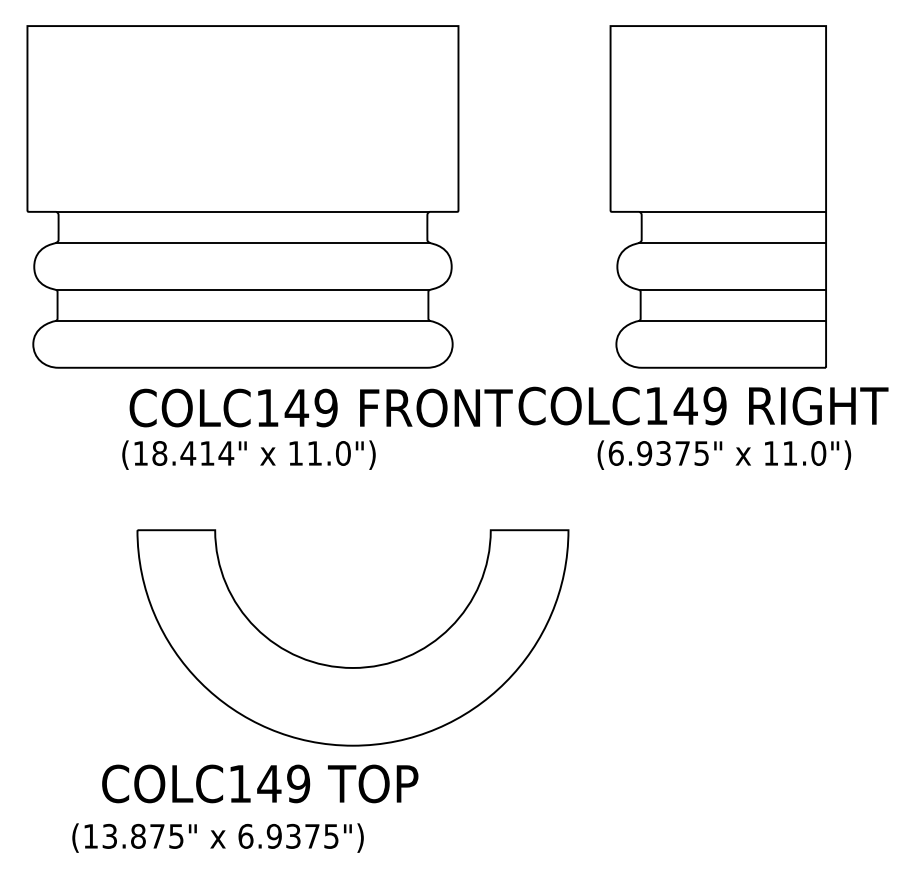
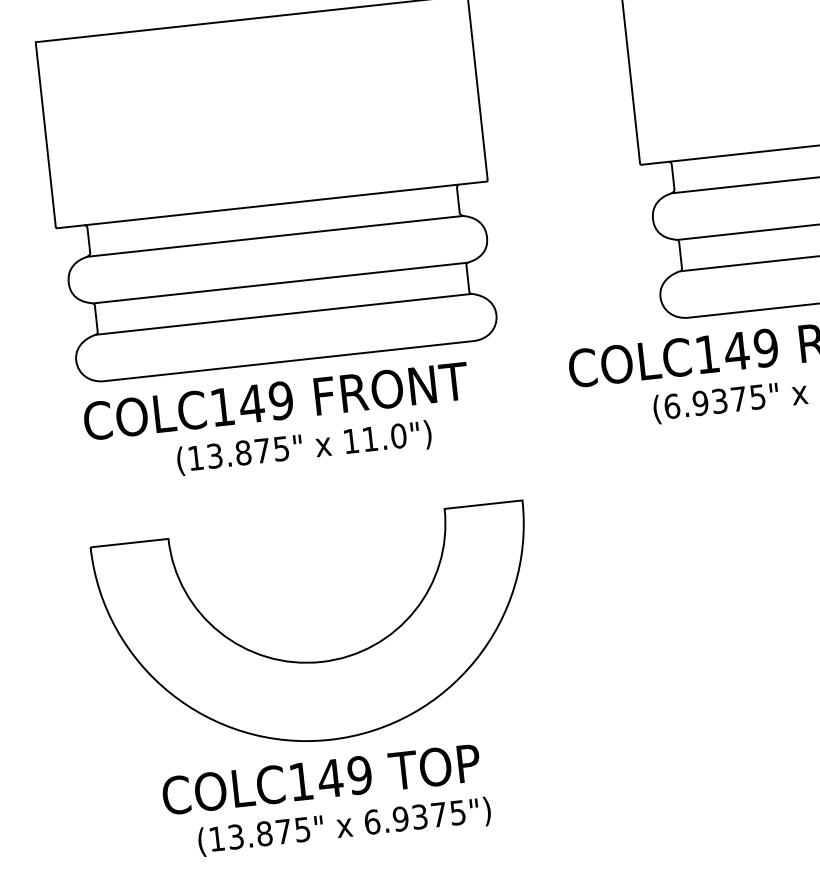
text: (320, 407) -> (275, 400), moved
text: (193, 453) -> (248, 452), (18.414" -> (13.875"
part: (345, 666) -> (313, 661), moved
text: (260, 783) -> (321, 779), moved
text: (217, 837) -> (343, 826), moved

